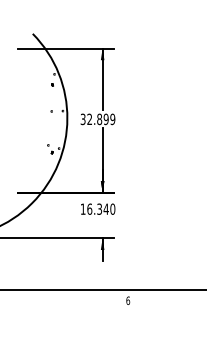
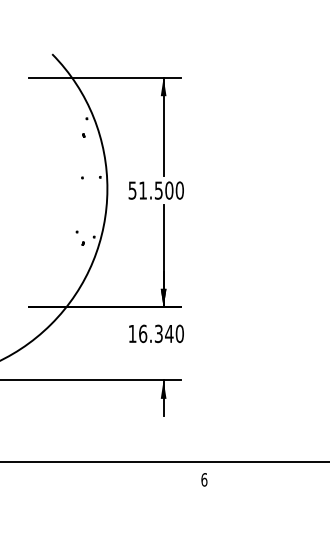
text: (98, 119) -> (157, 190), 32.899 -> 51.500

